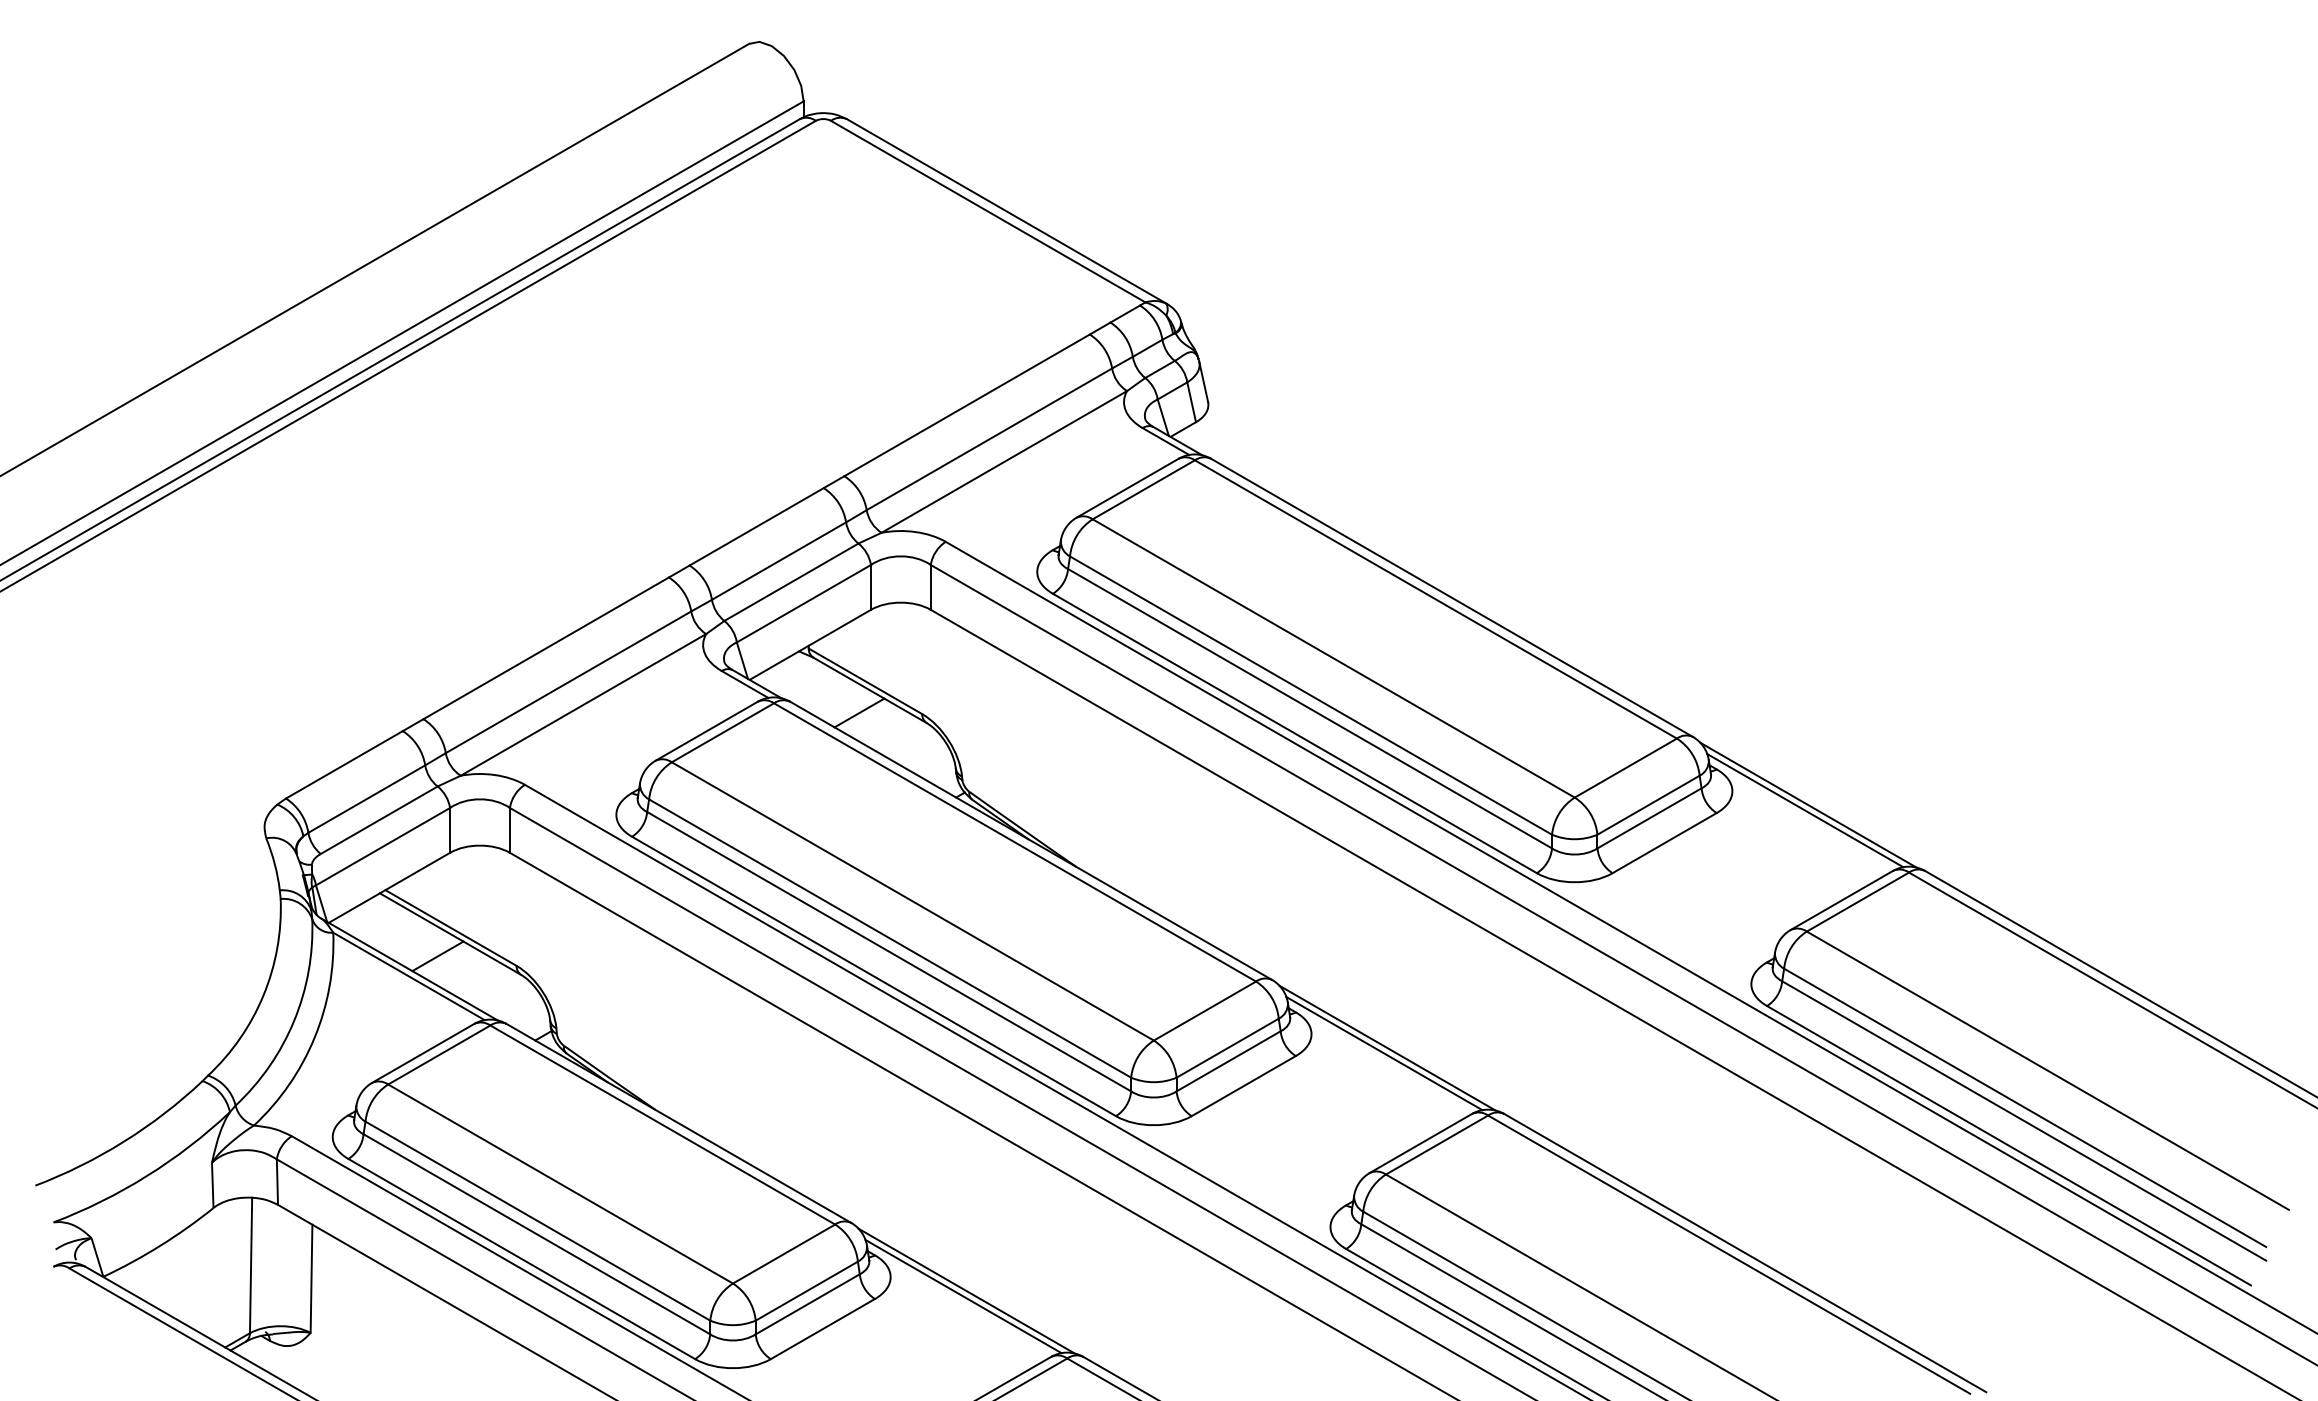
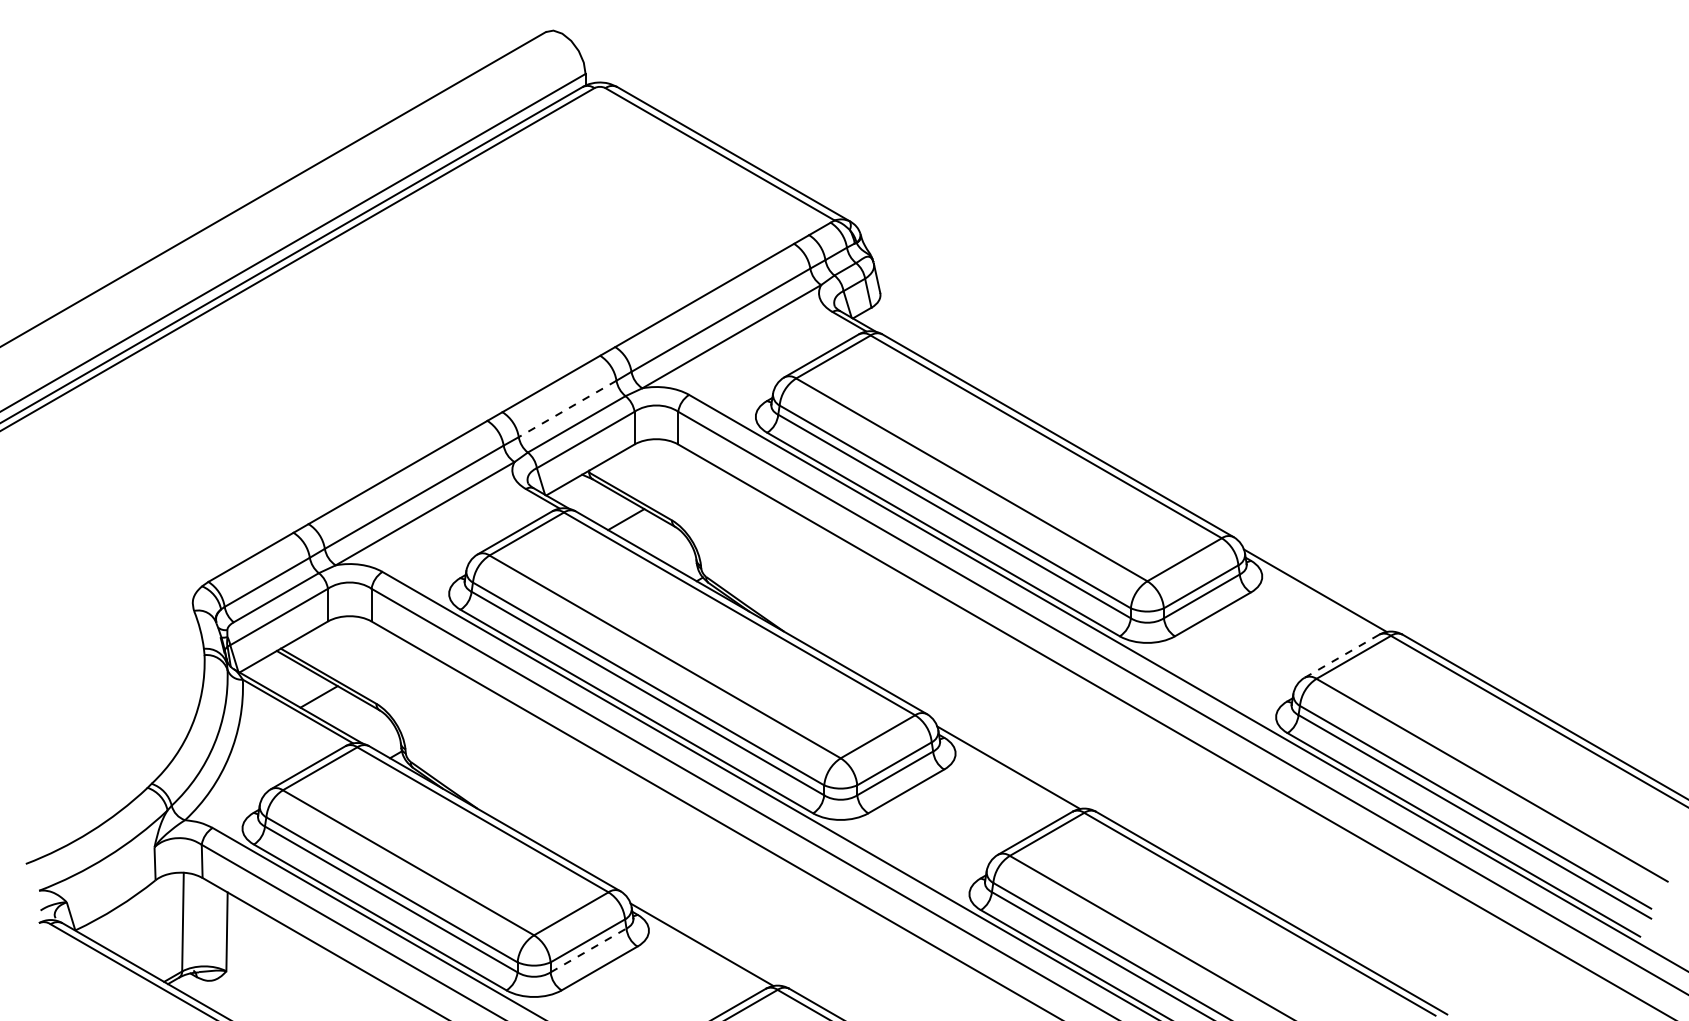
line: (778, 561) -> (567, 409), solid -> dashed
line: (1808, 804) -> (1317, 586), removed
line: (1841, 900) -> (1341, 656), solid -> dashed
line: (1387, 1047) -> (1010, 763), removed
line: (966, 1290) -> (704, 940), removed
line: (808, 1304) -> (589, 950), solid -> dashed

